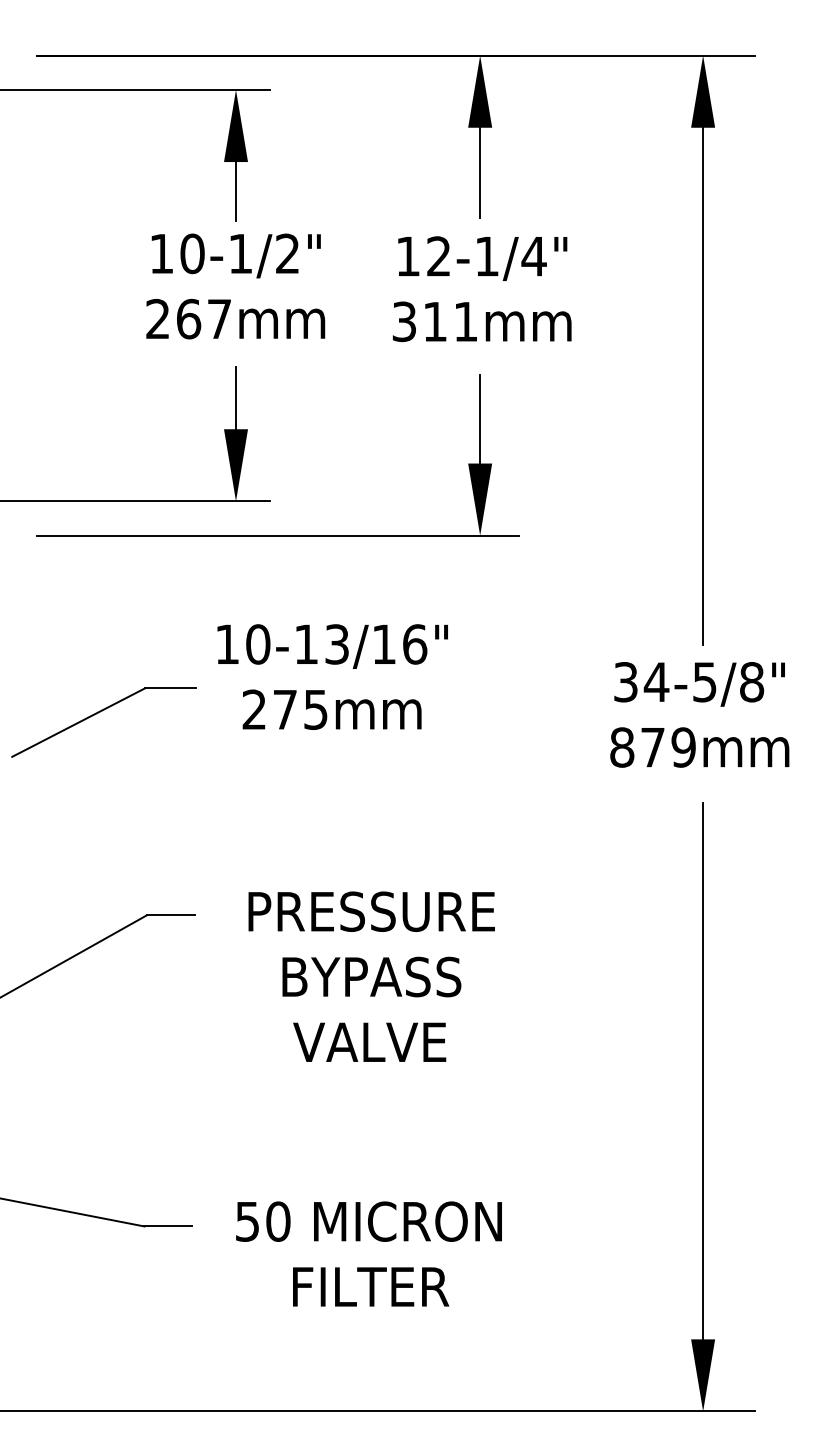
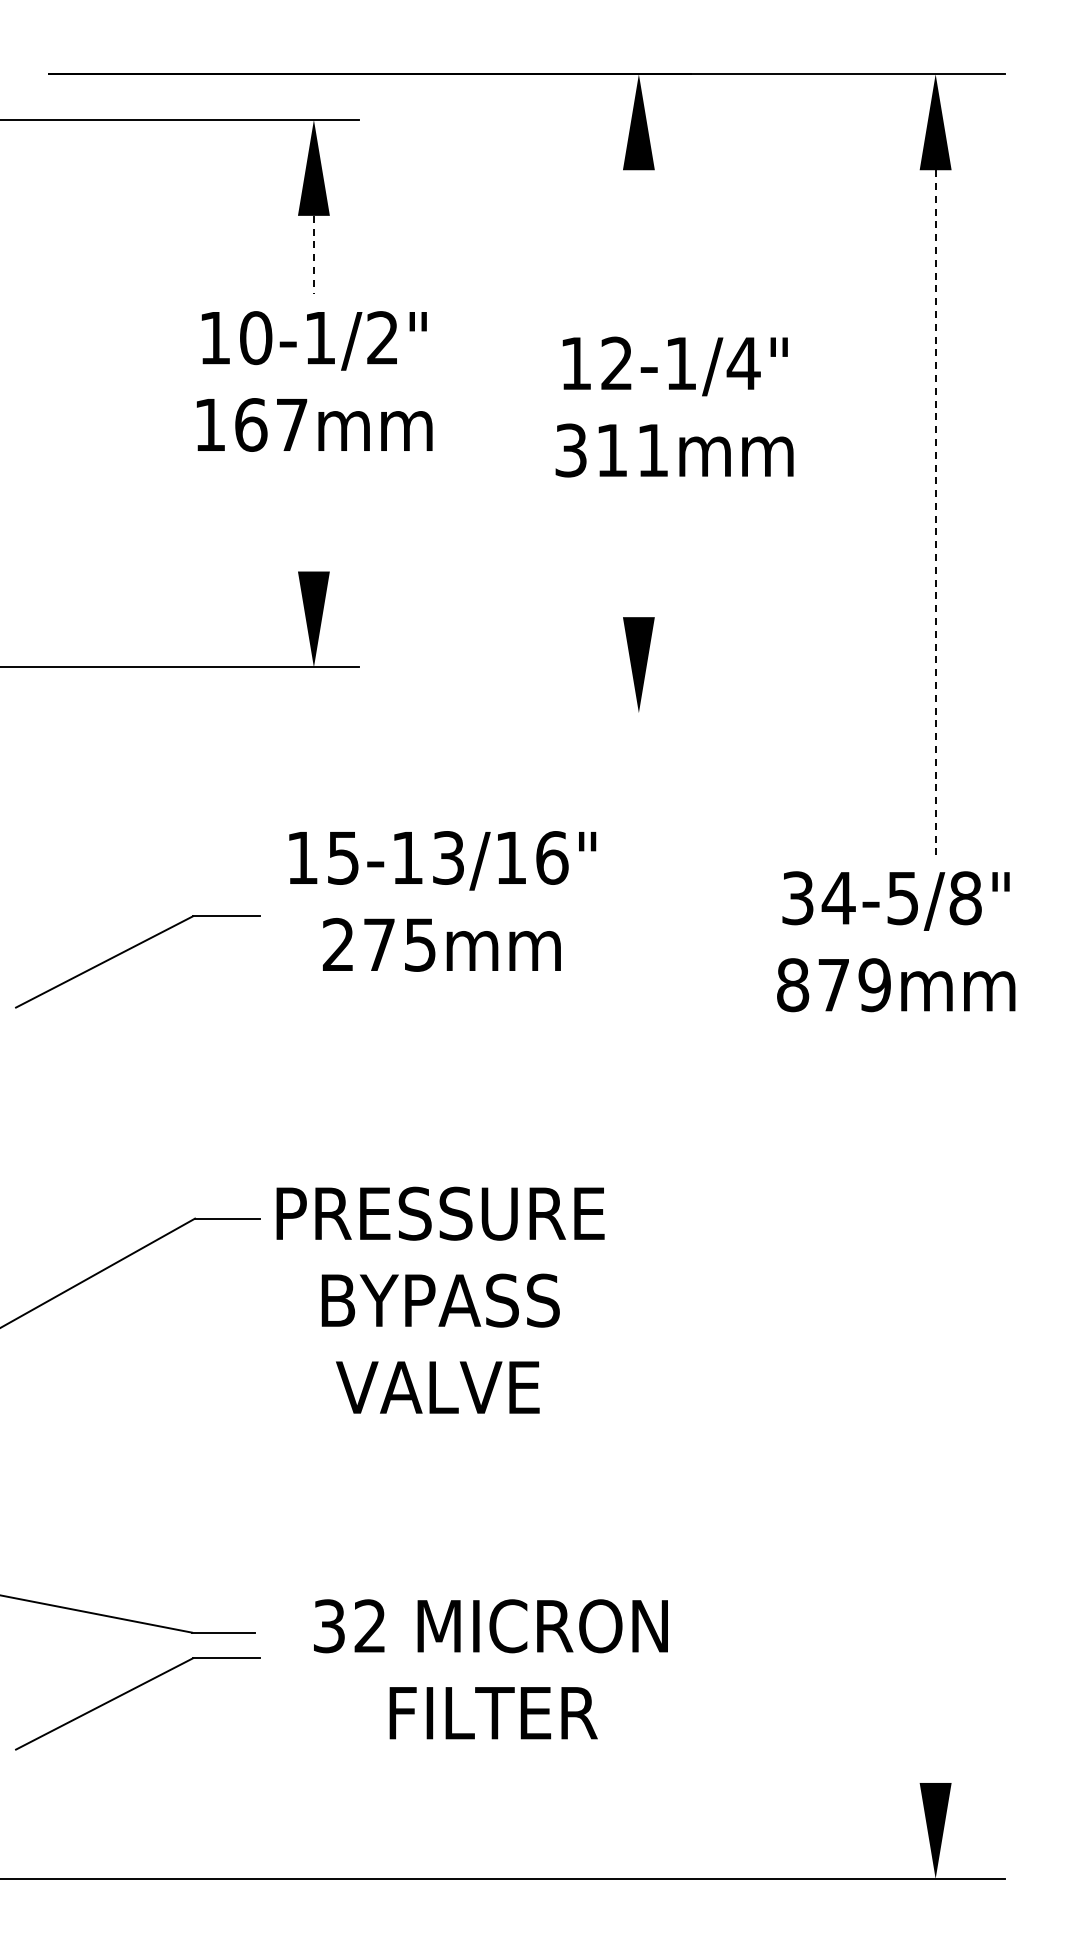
line: (479, 173) -> (638, 230), removed
line: (235, 191) -> (313, 254), solid -> dashed
text: (482, 288) -> (674, 406), moved
text: (157, 318) -> (209, 424), 267mm -> 167mm
line: (703, 387) -> (935, 515), solid -> dashed
line: (235, 397) -> (313, 529), removed
line: (479, 419) -> (638, 558), removed
line: (277, 535) -> (369, 713), removed
text: (258, 644) -> (343, 857), 10-13/16" -> 15-13/16"
text: (700, 714) -> (896, 941), moved
text: (371, 976) -> (440, 1299), moved
line: (703, 1070) -> (935, 1425), removed
text: (263, 1221) -> (350, 1626), 50 -> 32
part: (98, 1270) -> (131, 1691), added

